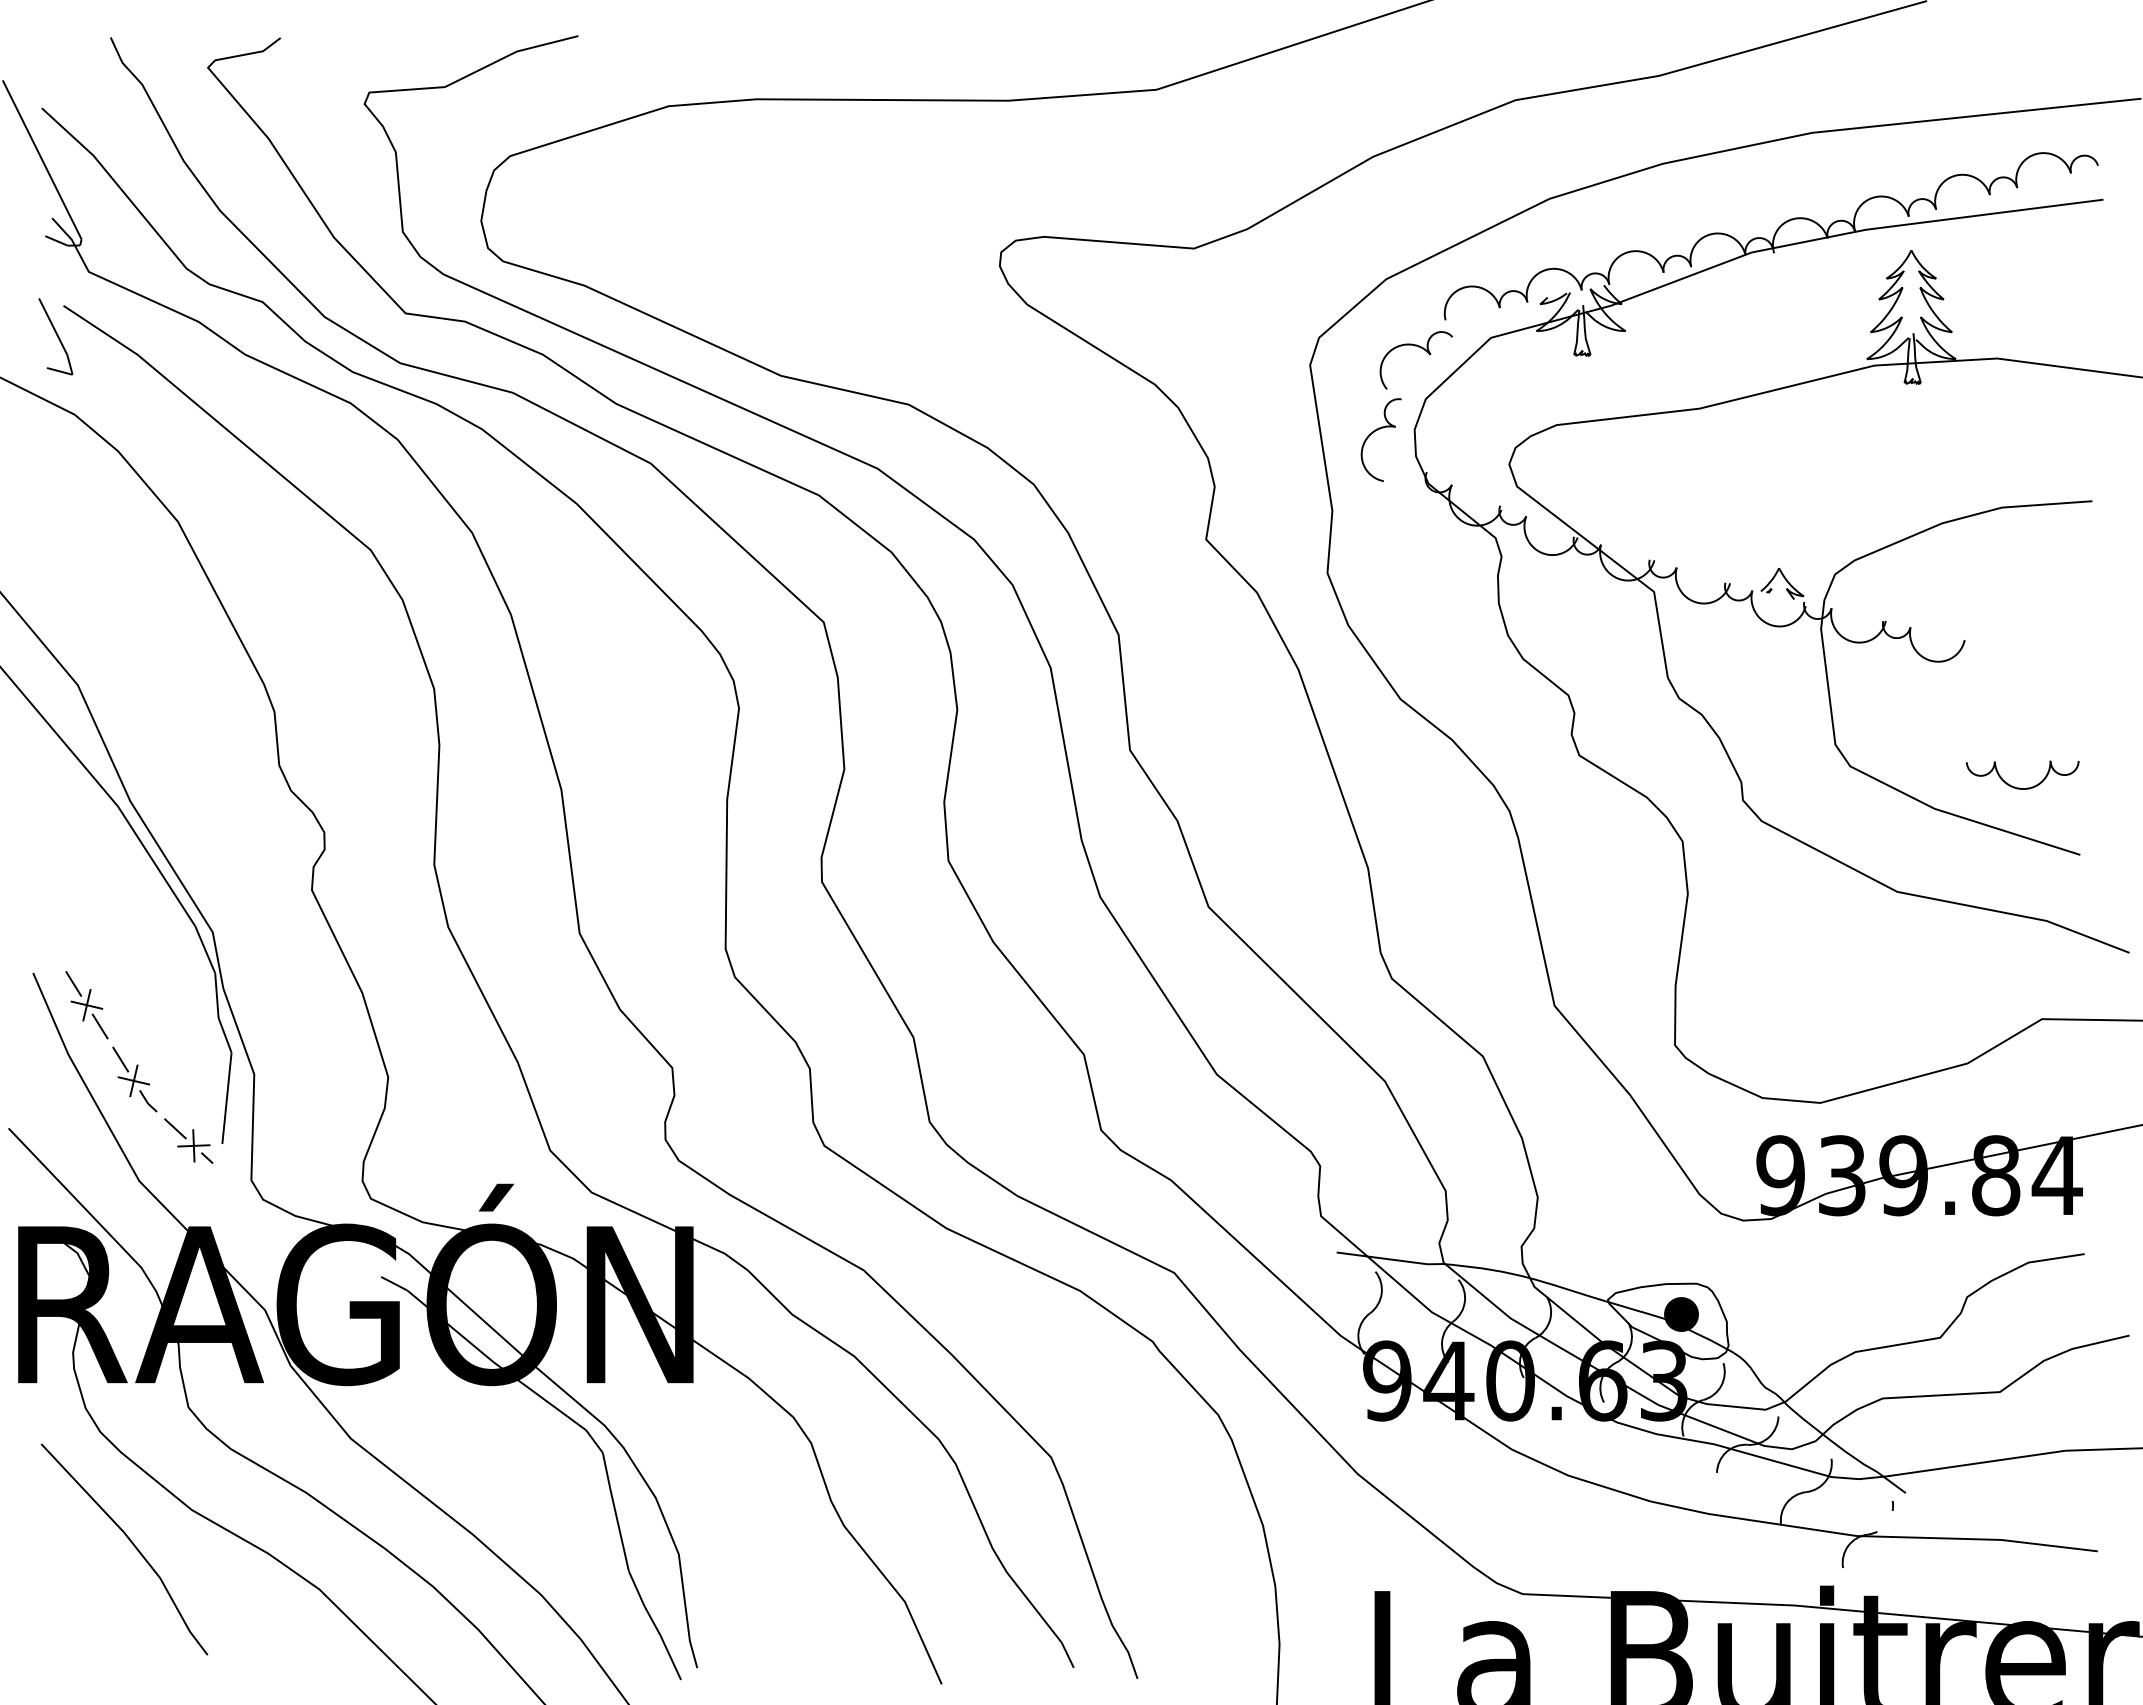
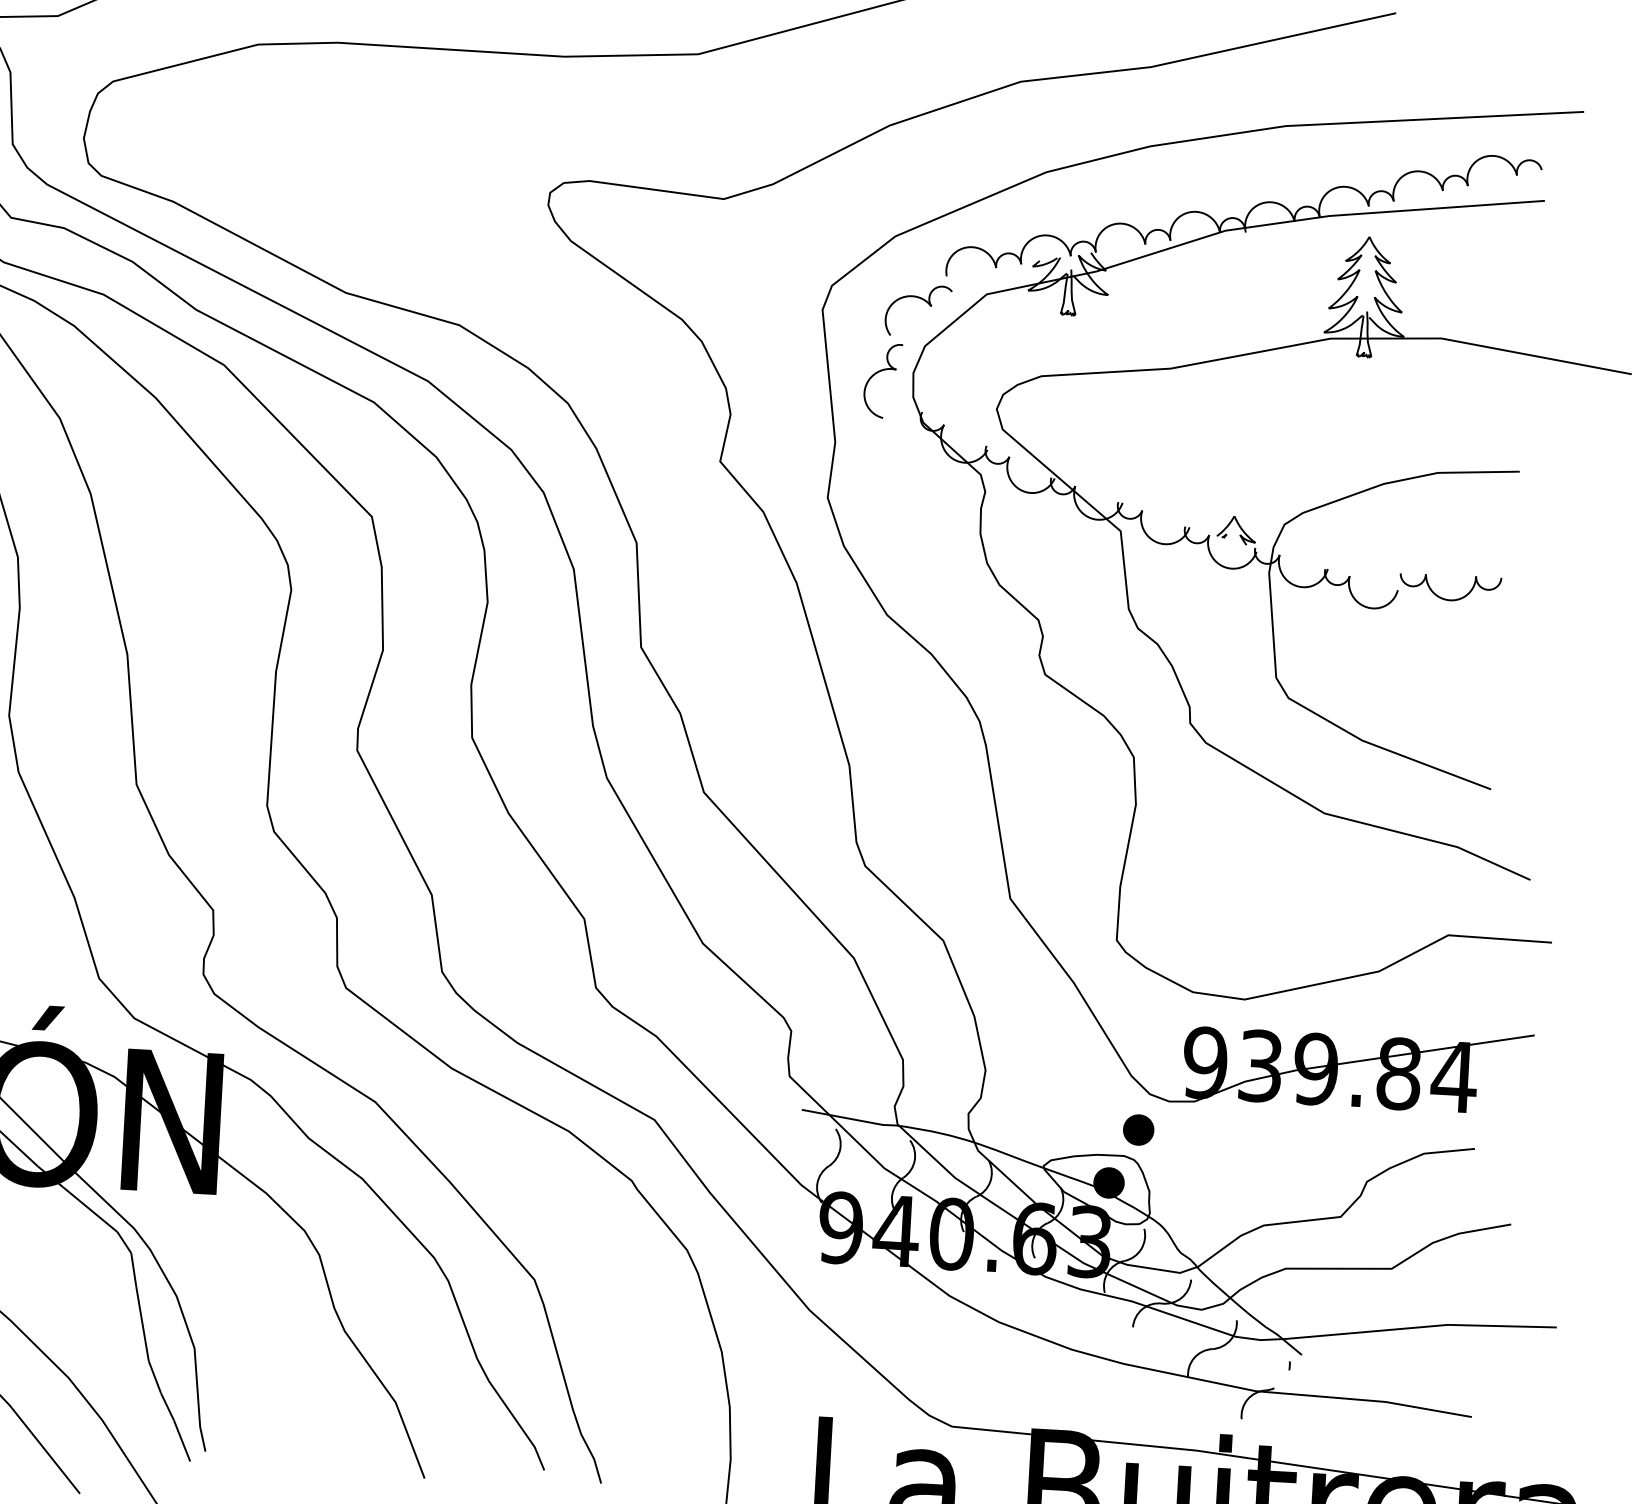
part: (2020, 787) -> (1447, 598), moved
part: (1710, 1253) -> (1138, 1129), added

